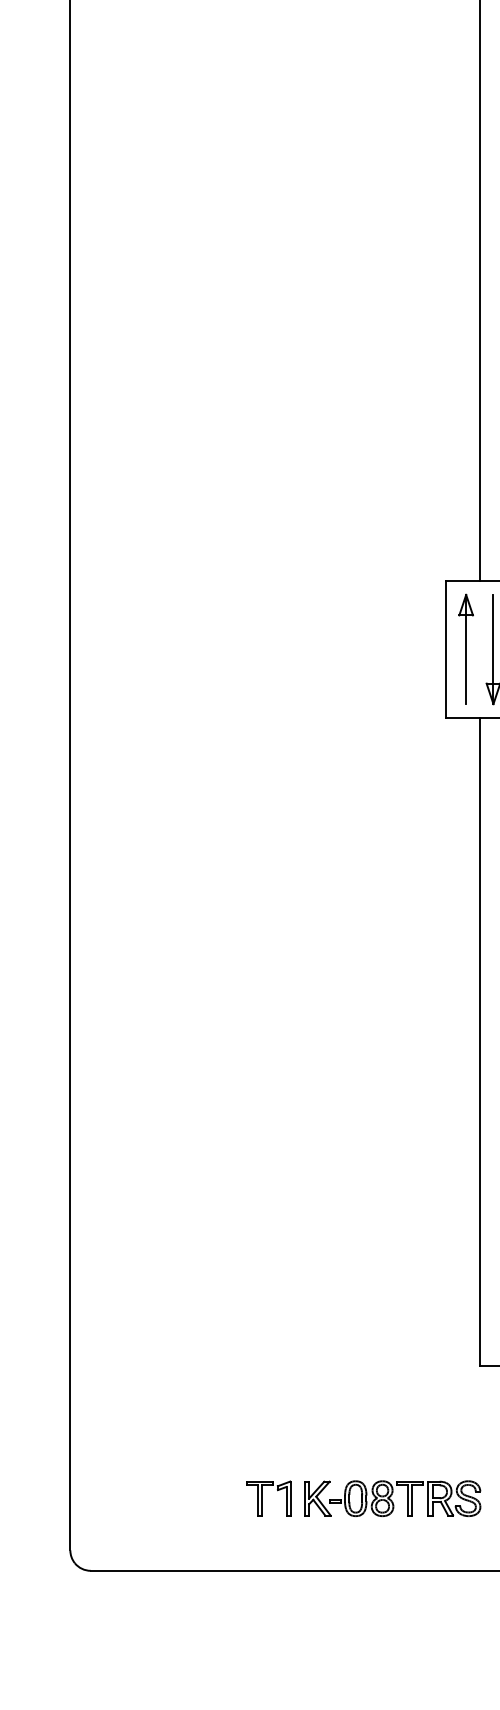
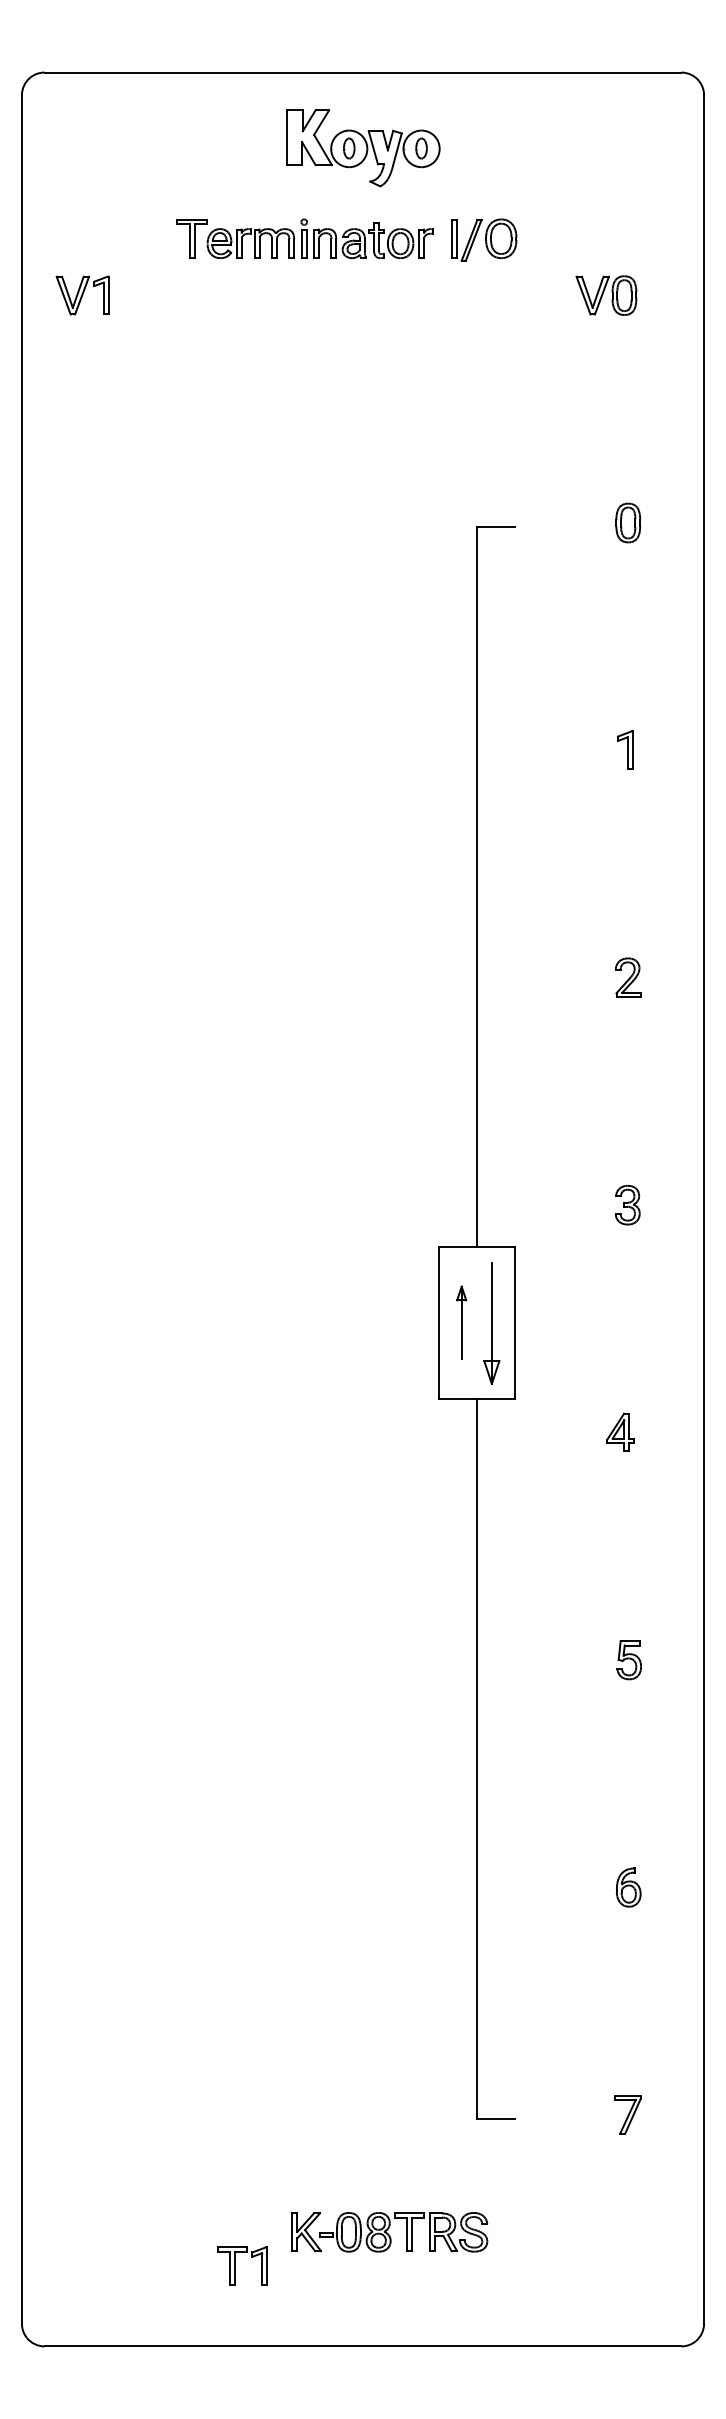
part: (466, 648) -> (461, 1322), size x0.6
part: (392, 1498) -> (389, 2232), moved

